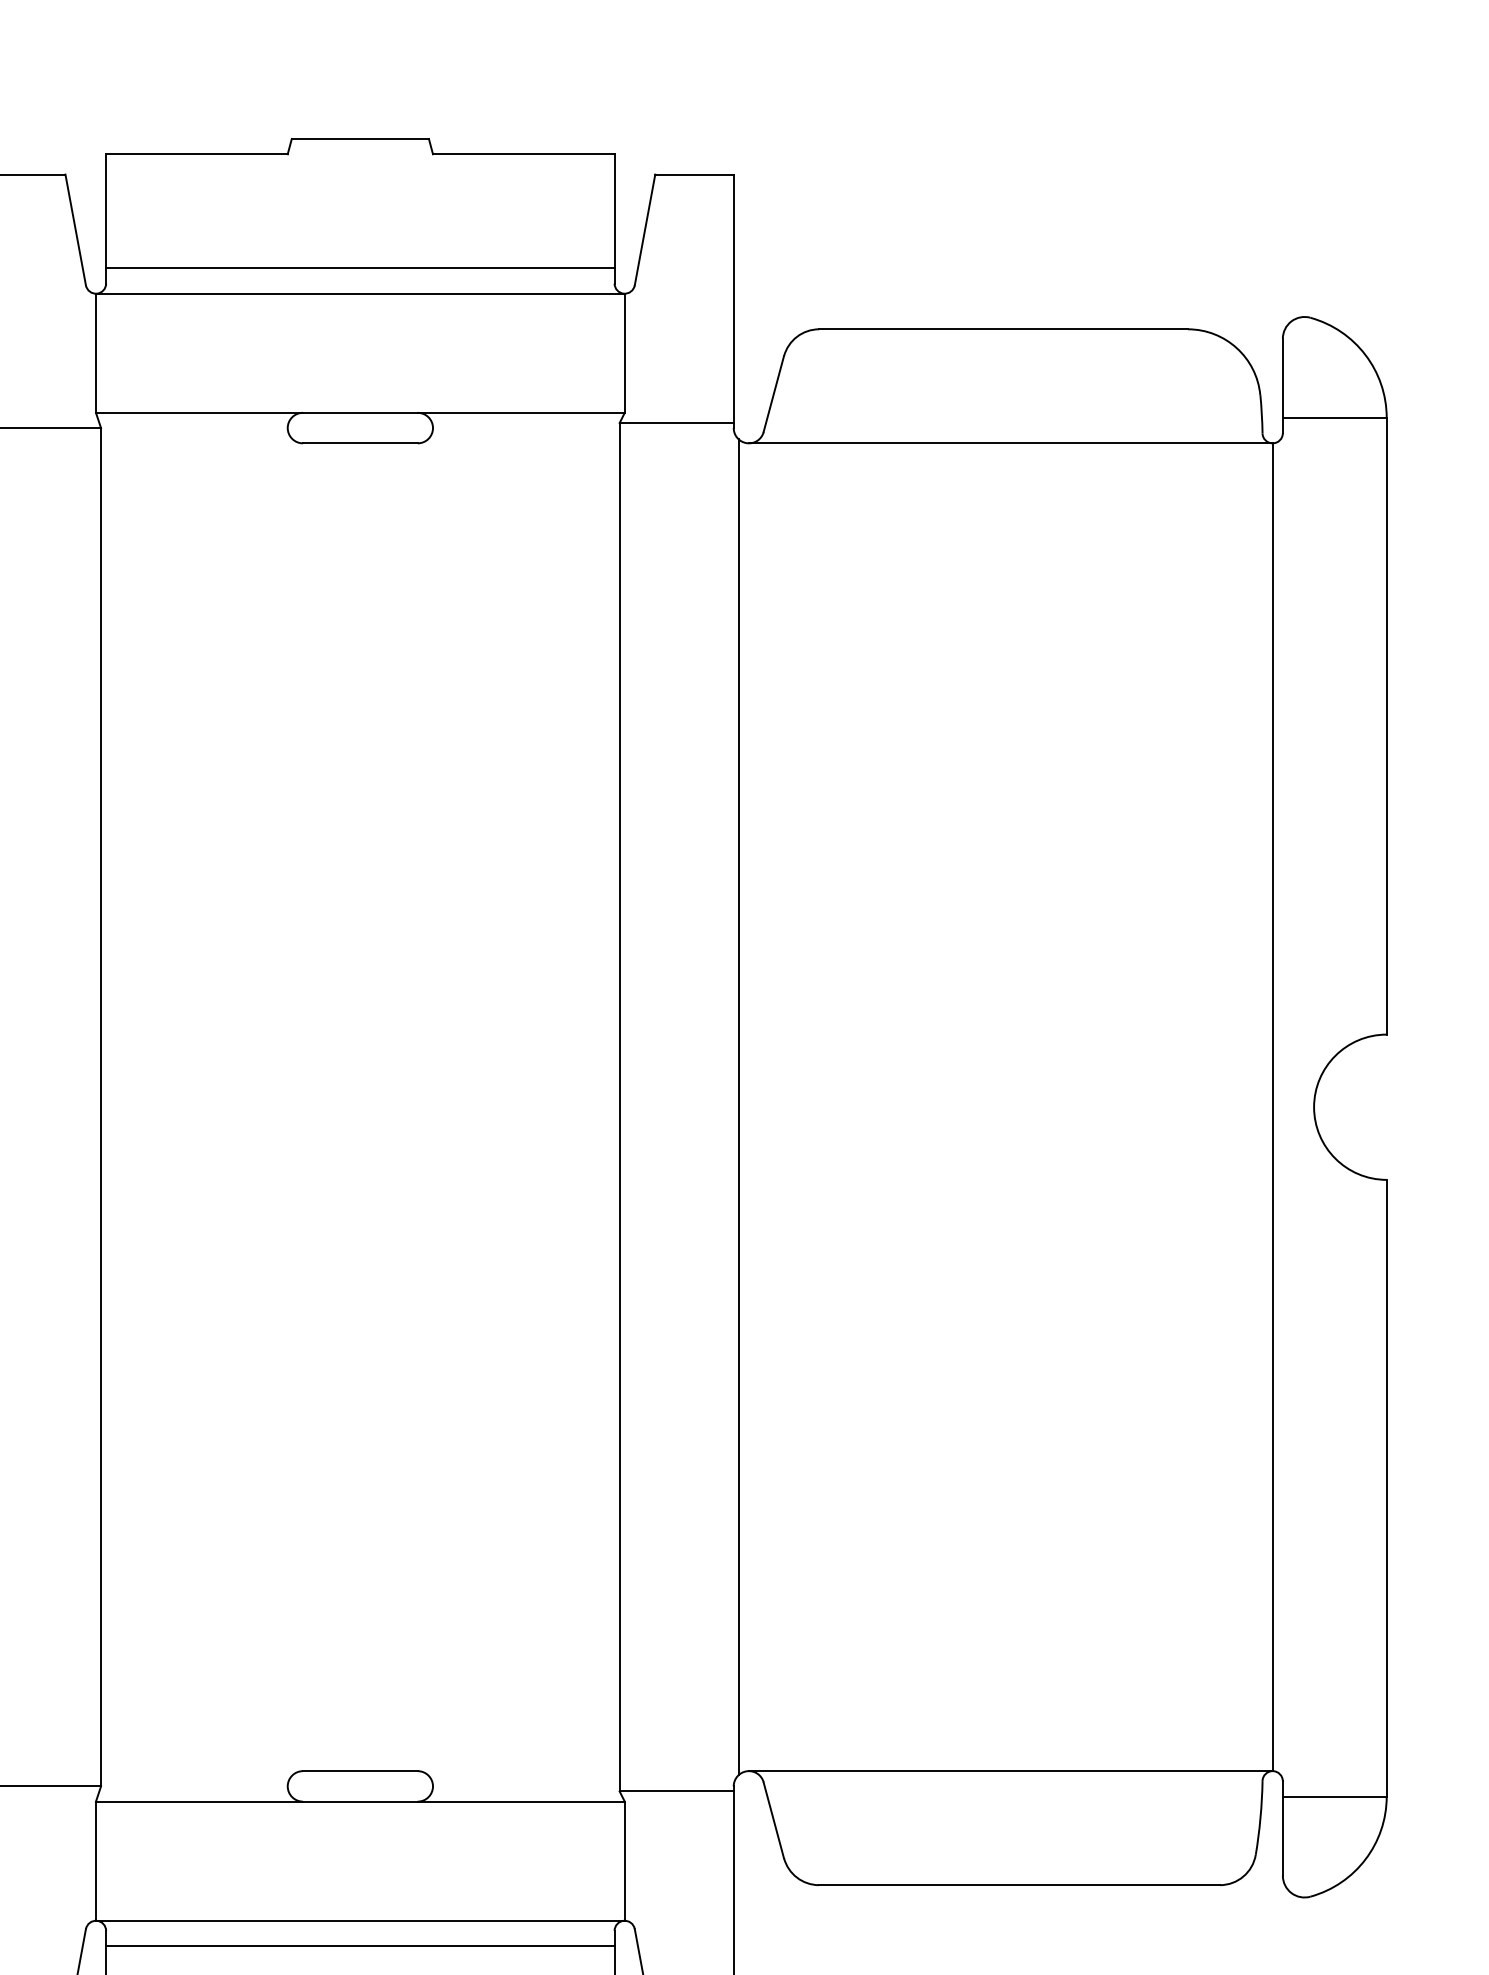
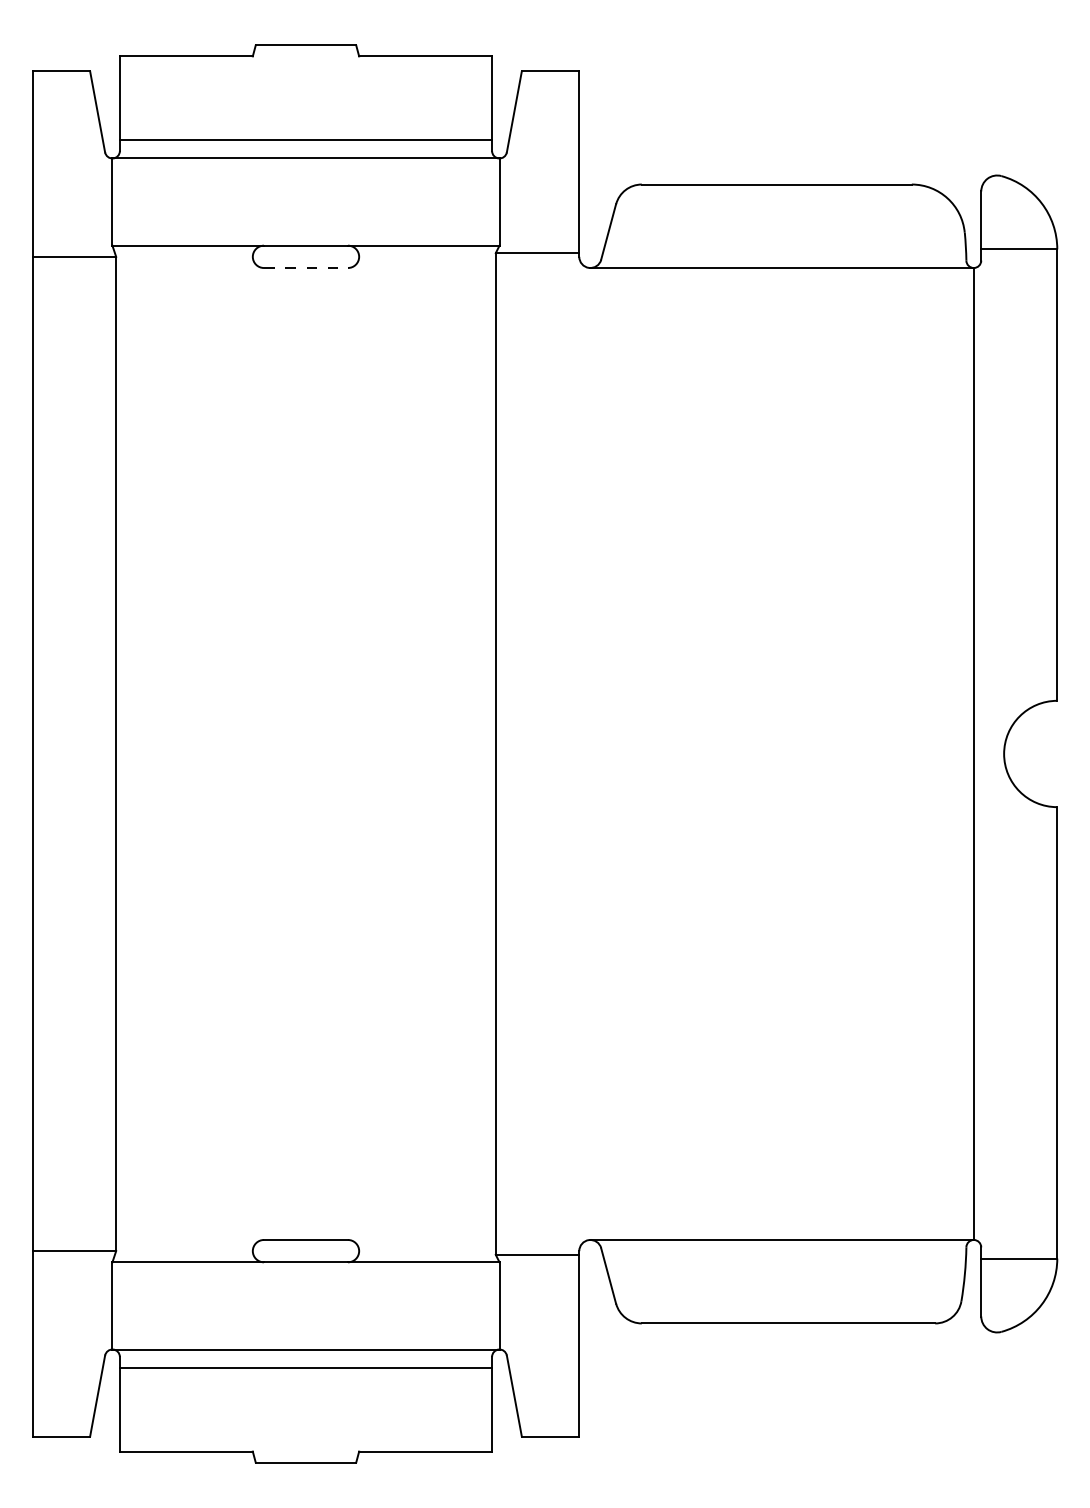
line: (361, 444) -> (306, 268), solid -> dashed
line: (739, 1106) -> (583, 753), removed

